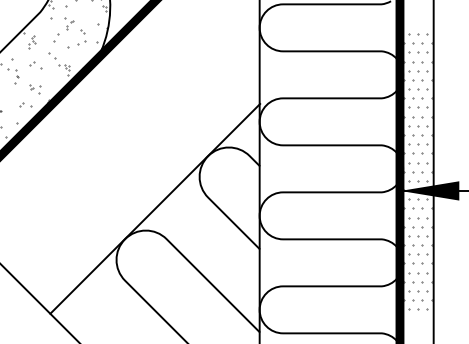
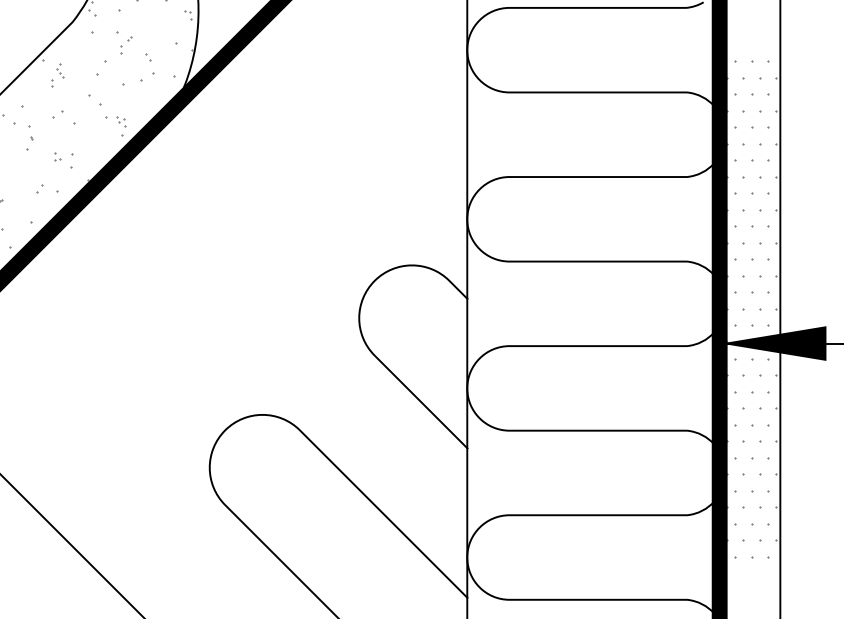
line: (155, 208) -> (279, 375), removed

